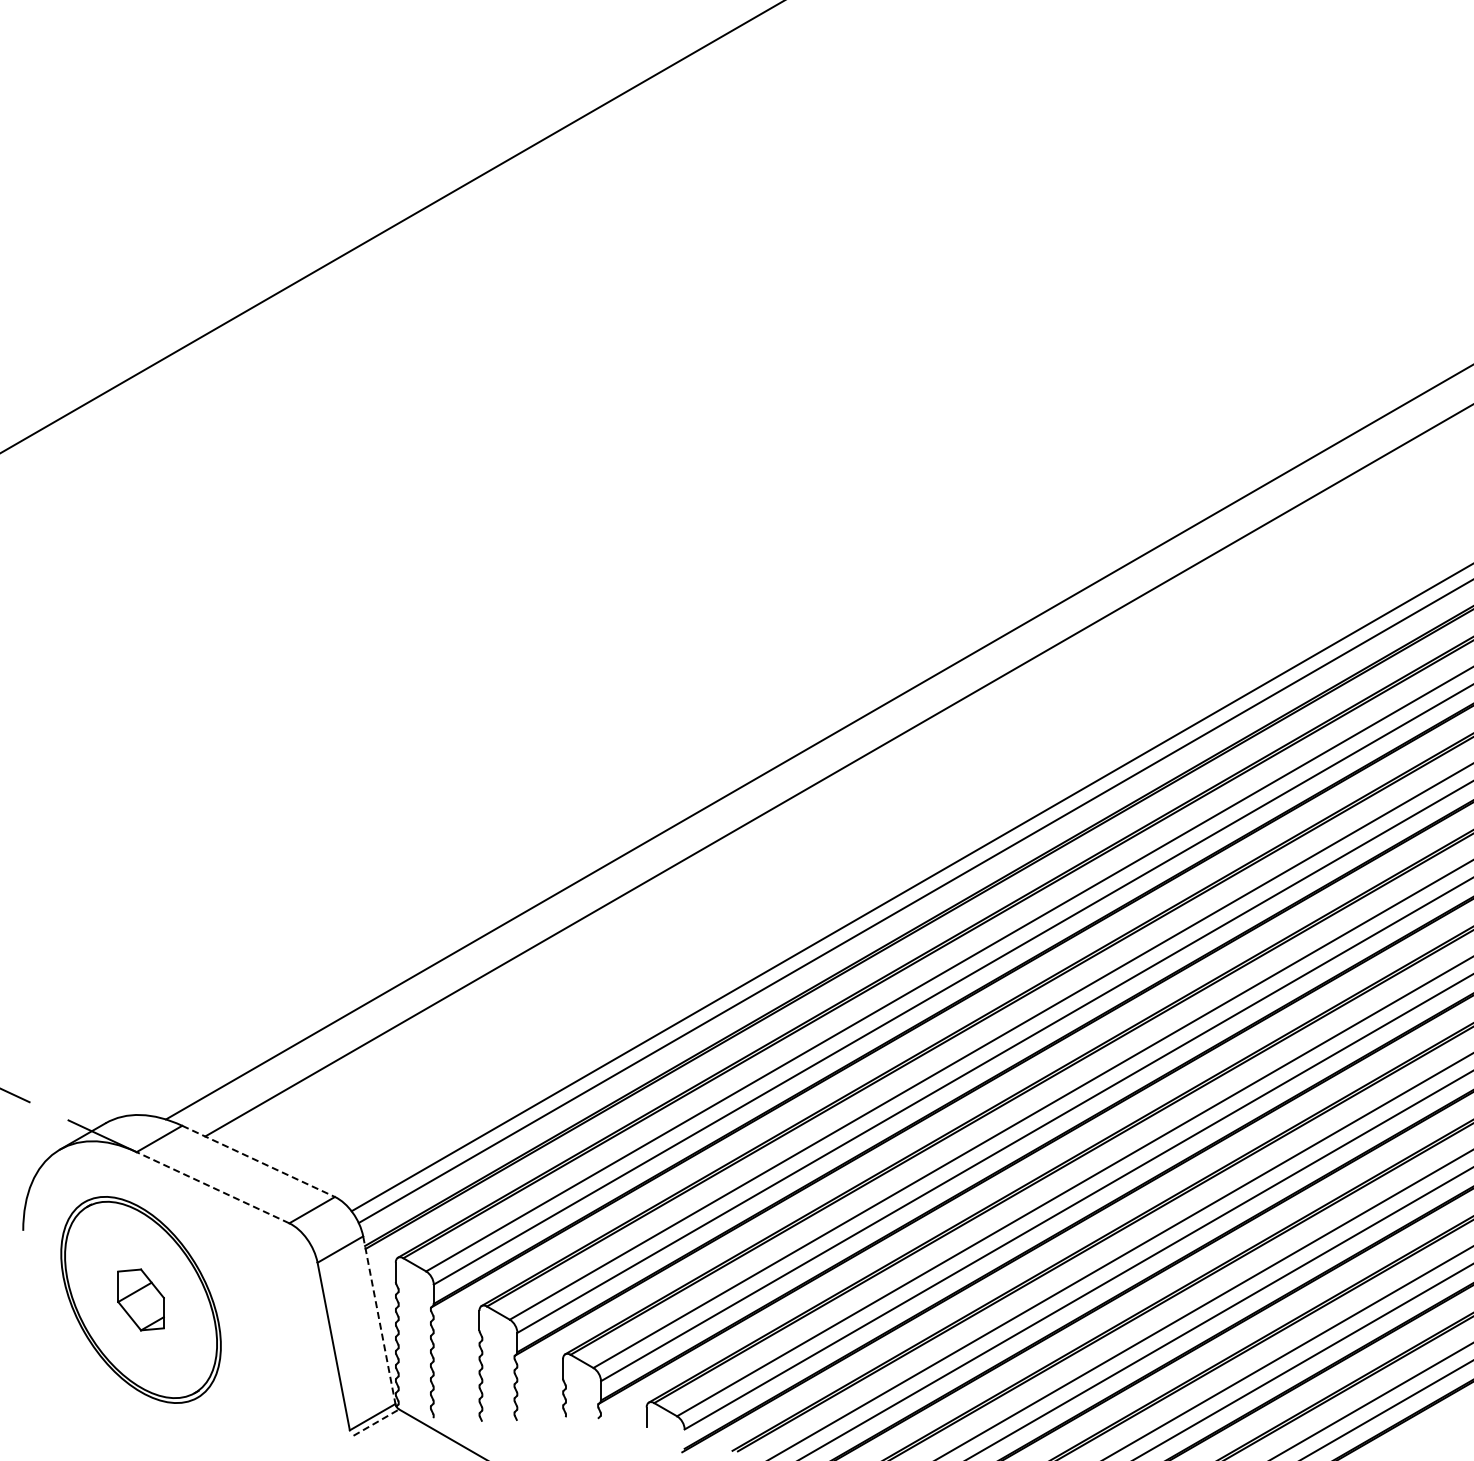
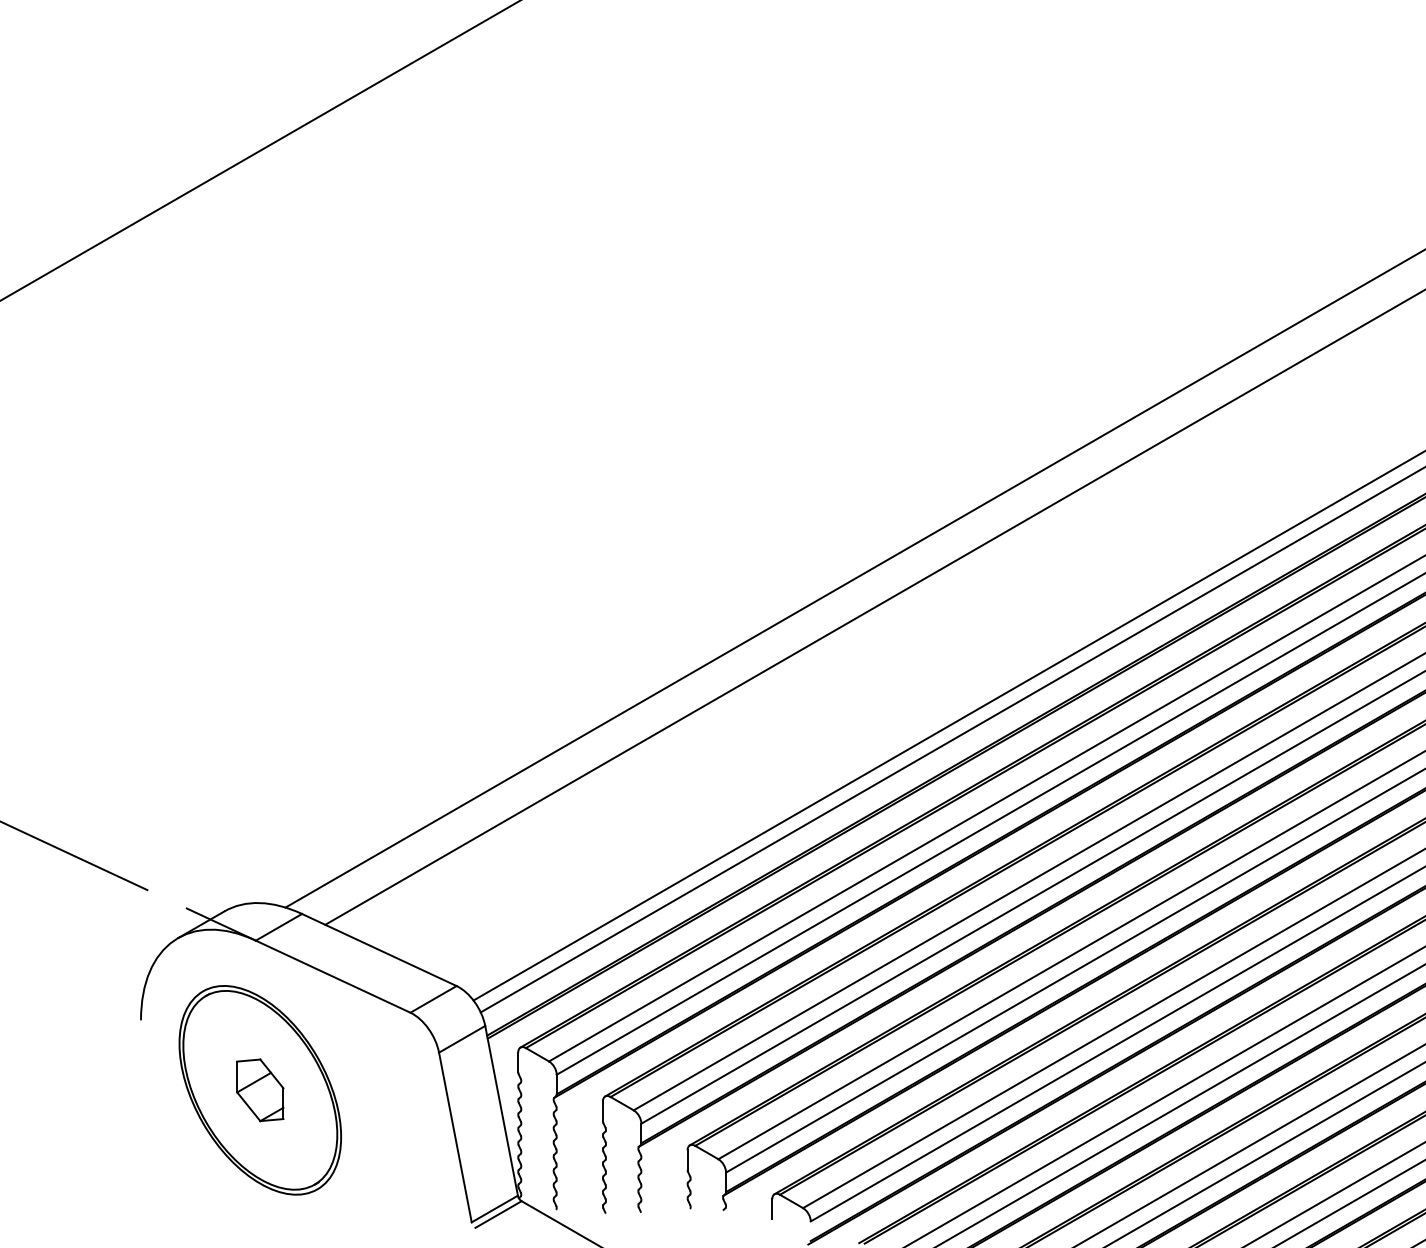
line: (259, 1161) -> (380, 950), dashed -> solid
line: (212, 1187) -> (332, 976), dashed -> solid
line: (379, 1320) -> (501, 1111), dashed -> solid
line: (376, 1422) -> (498, 1214), dashed -> solid

